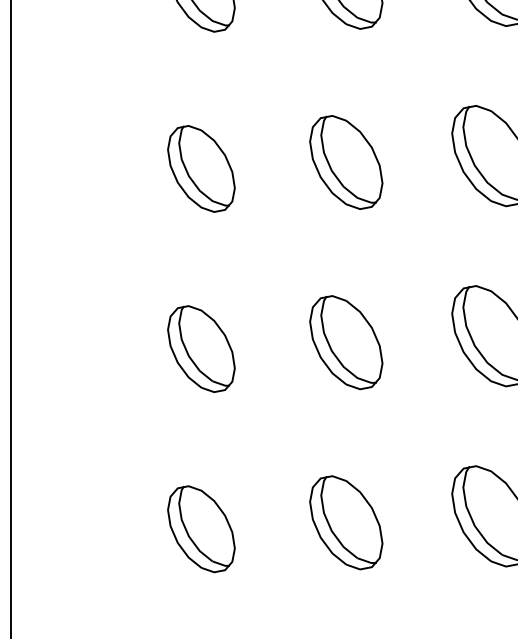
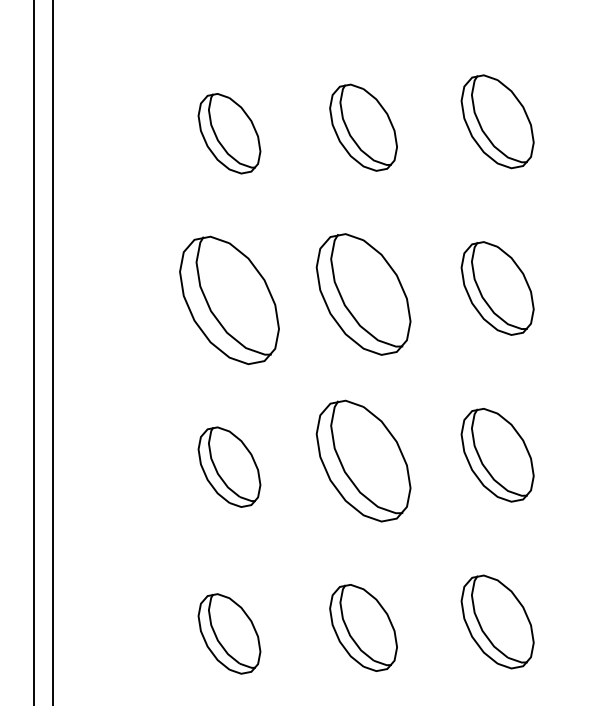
part: (346, 162) -> (363, 294), size x1.4
part: (201, 169) -> (229, 300), size x1.6
part: (346, 342) -> (363, 461), size x1.4

